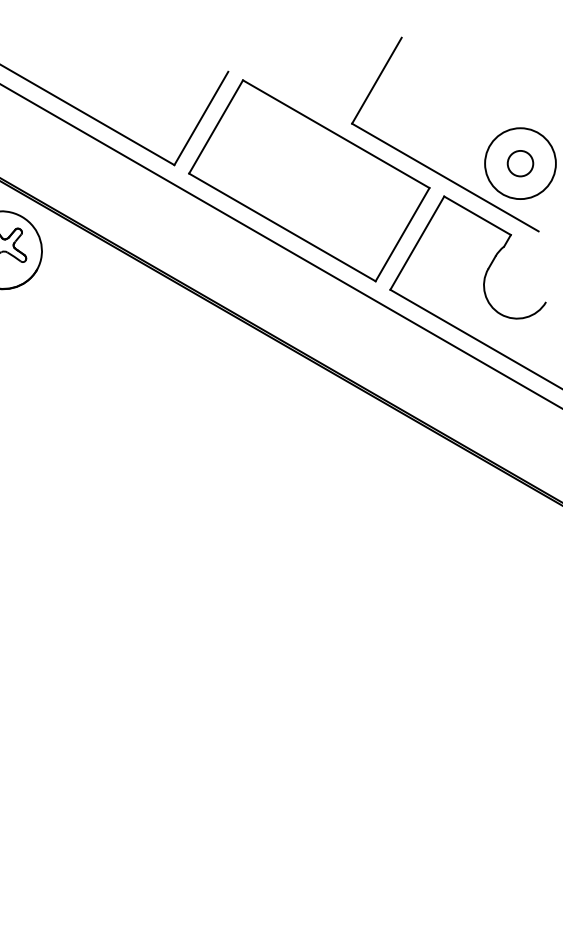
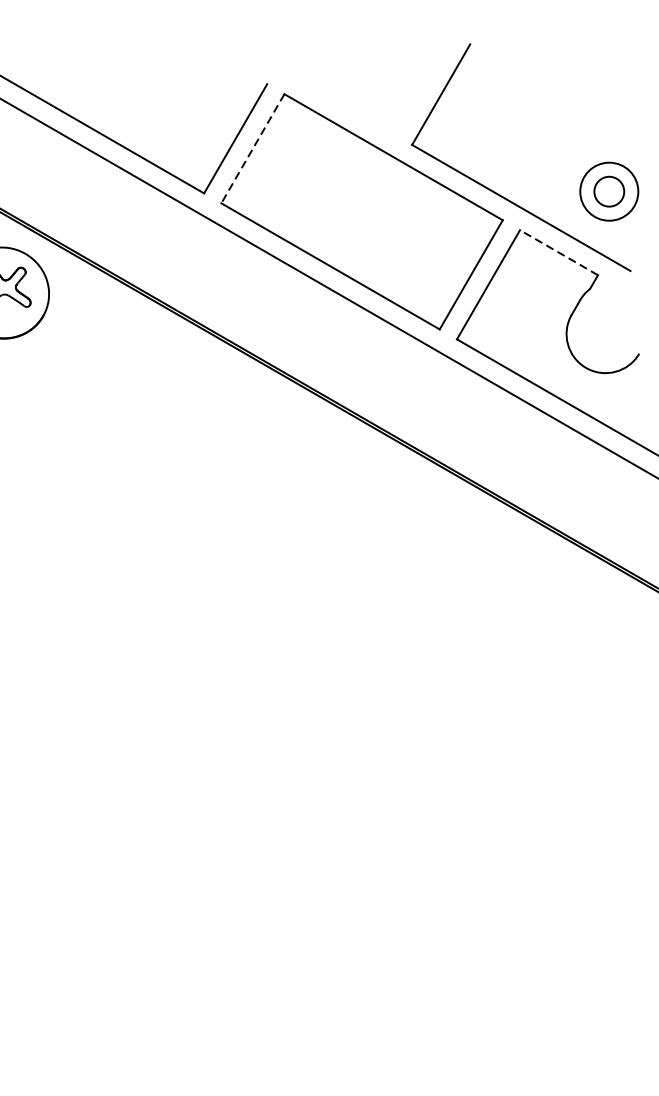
line: (216, 126) -> (253, 148), solid -> dashed
circle: (520, 163) -> (609, 191), size x0.7
line: (477, 215) -> (558, 252), solid -> dashed

